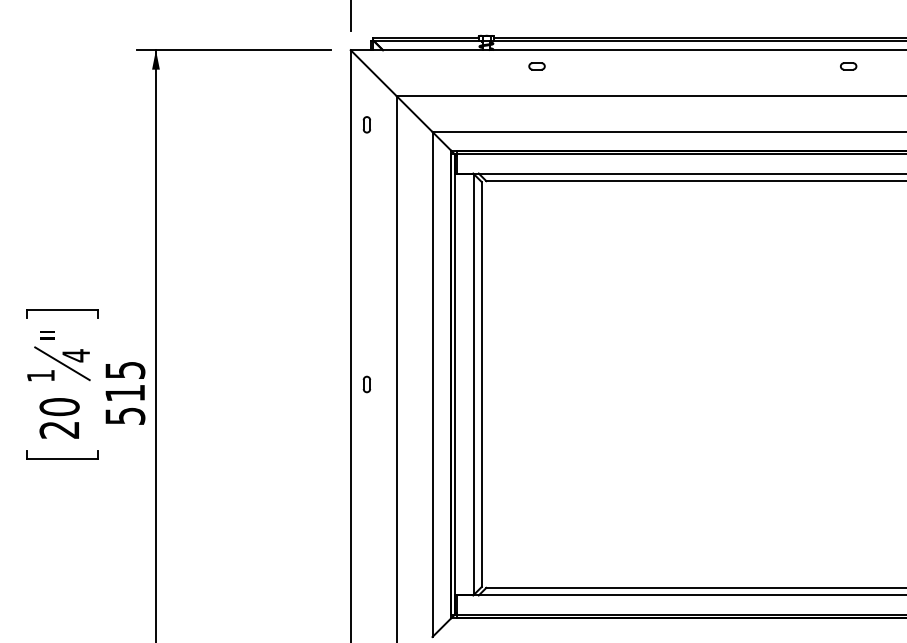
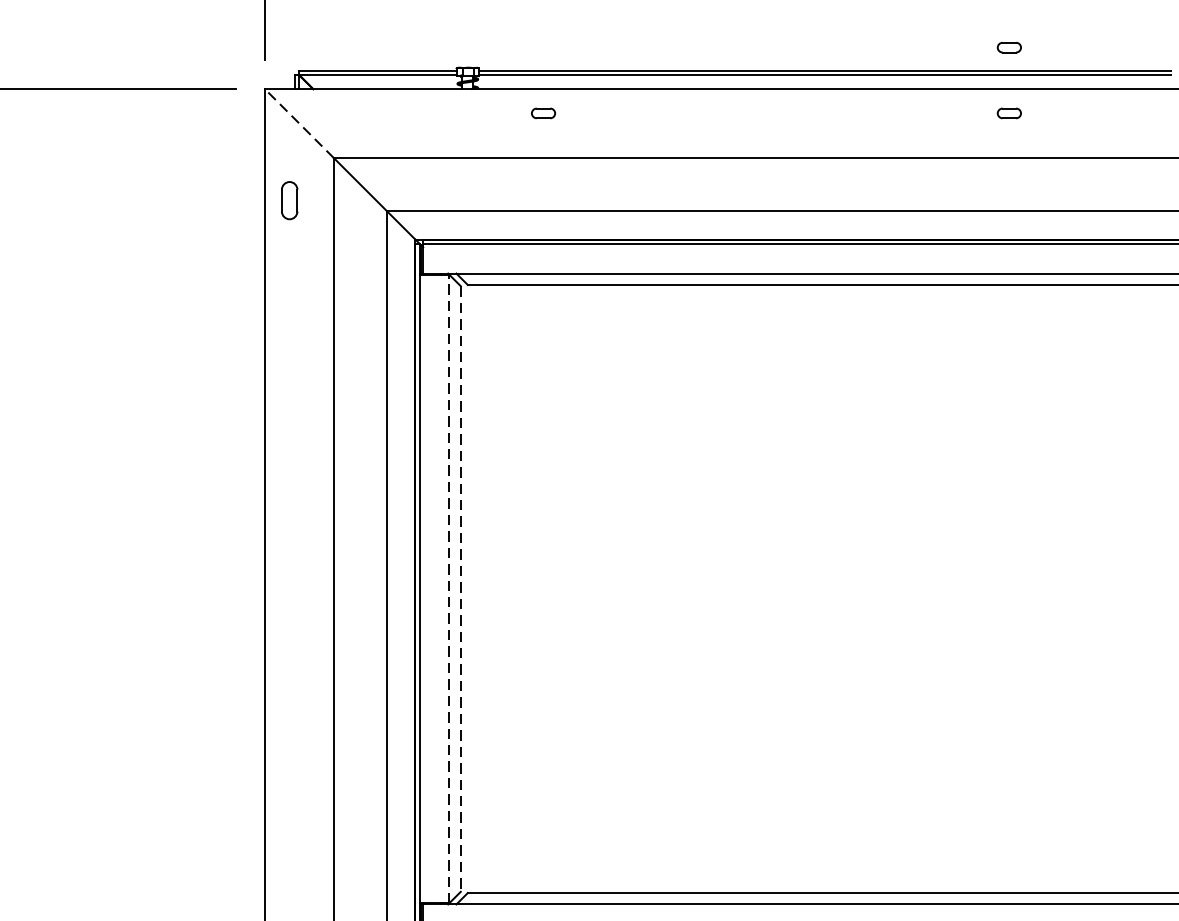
part: (848, 22) -> (1009, 47), added
line: (373, 73) -> (299, 124), solid -> dashed
part: (366, 124) -> (288, 200), size x1.6
part: (366, 384) -> (288, 589), removed
line: (474, 384) -> (450, 589), solid -> dashed
line: (481, 384) -> (460, 589), solid -> dashed

